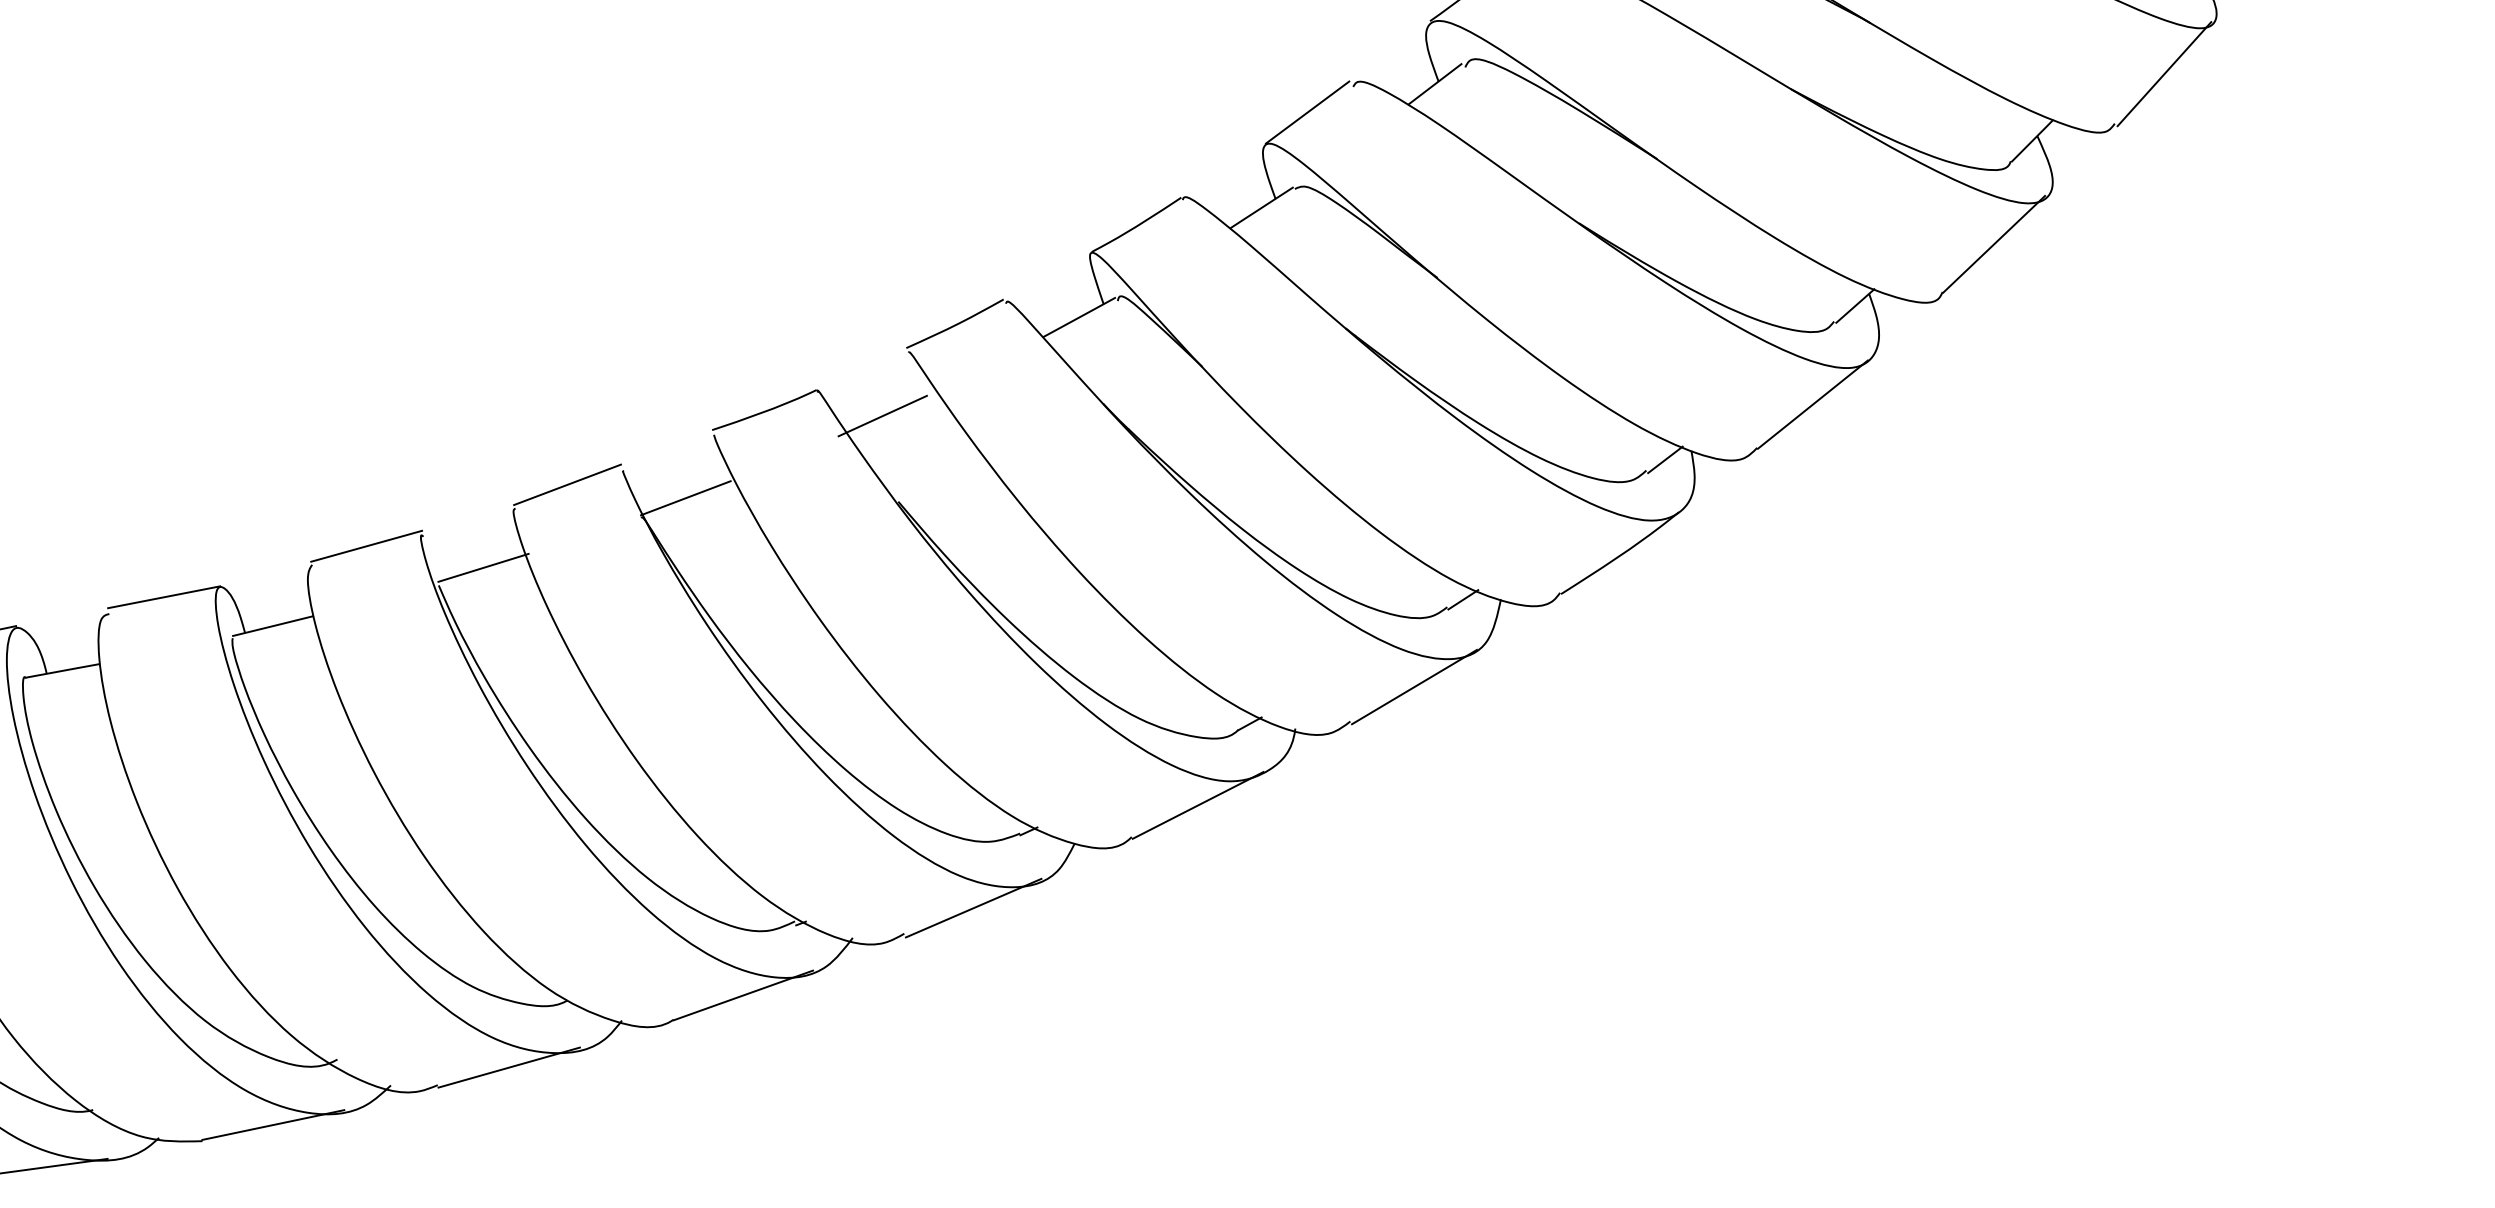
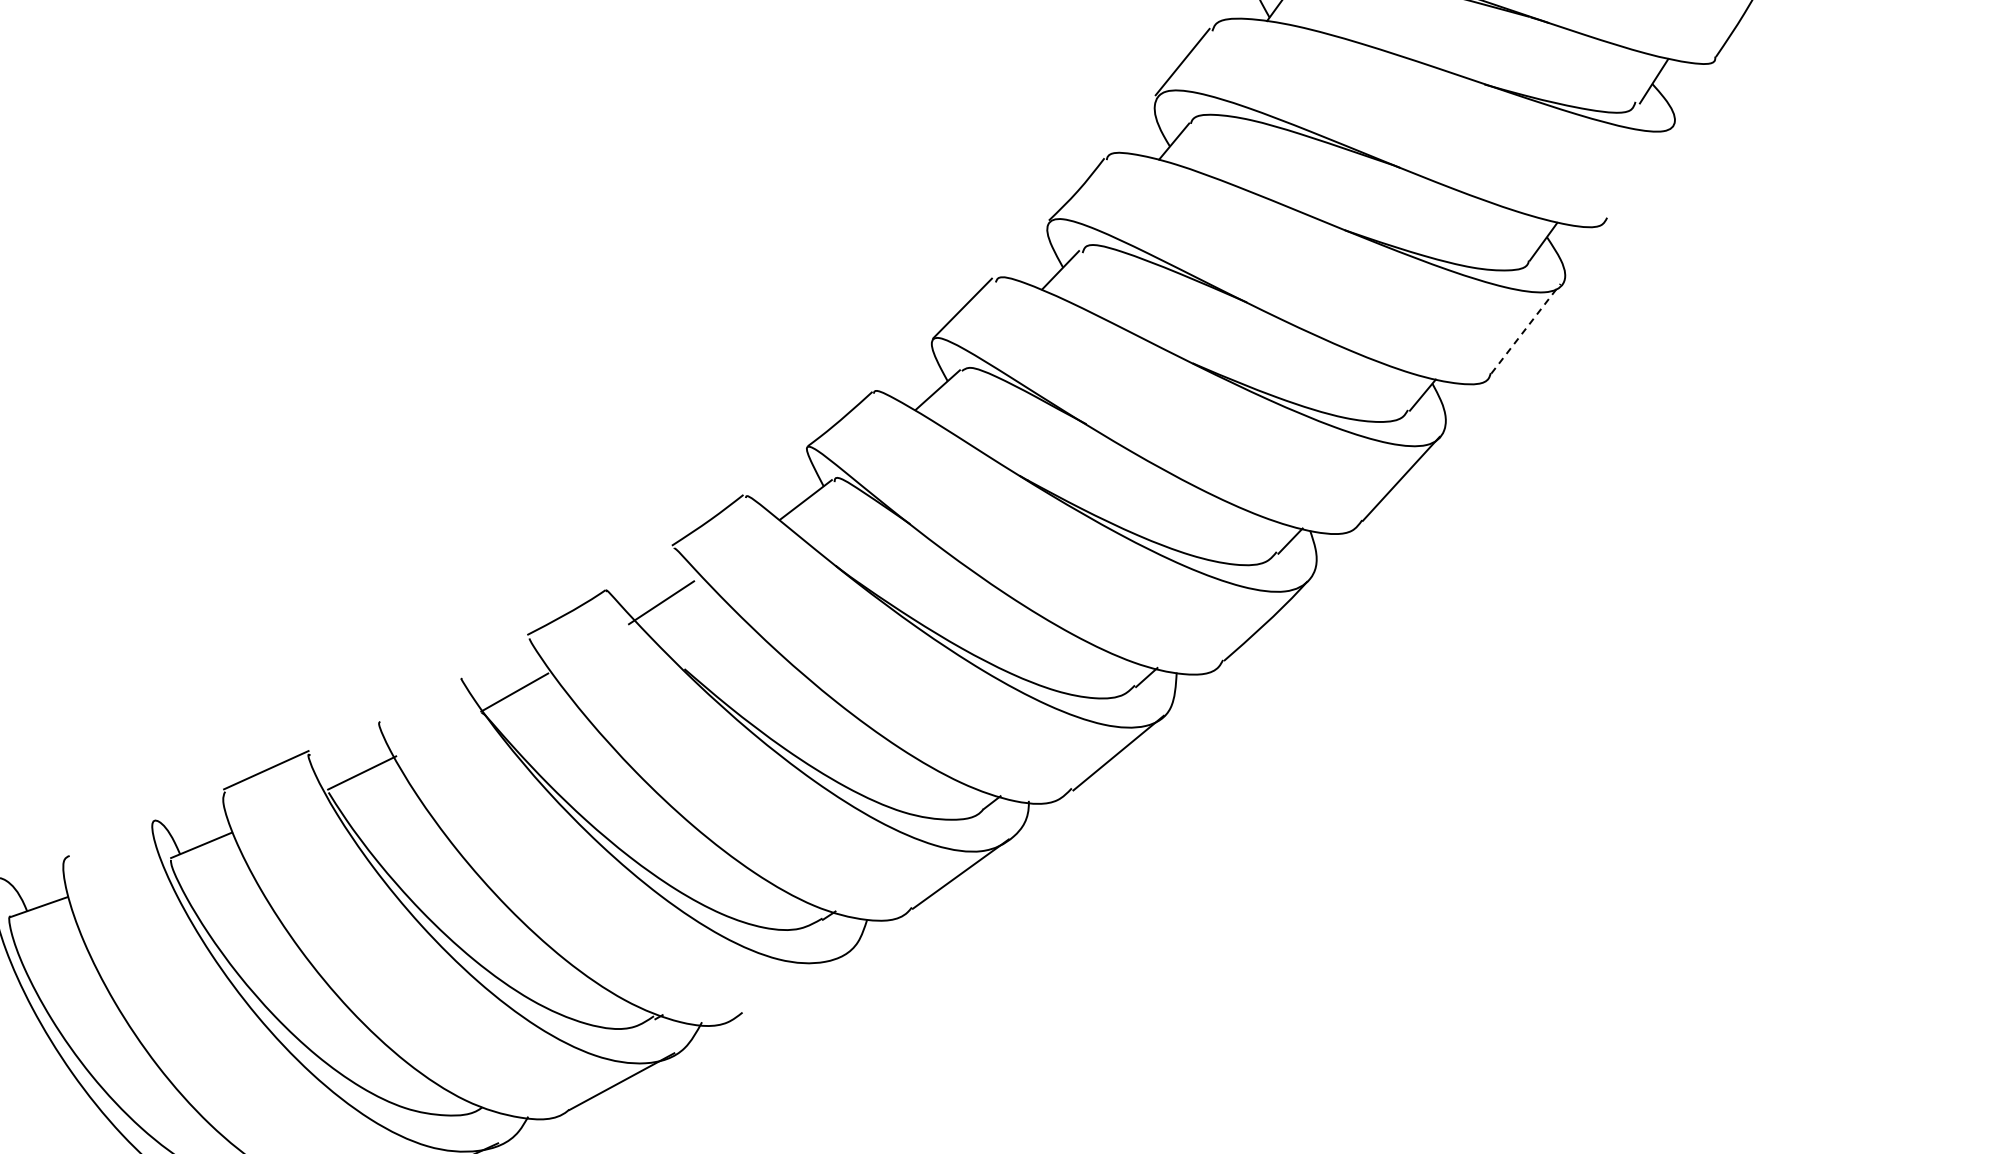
line: (2164, 73) -> (1640, 171), removed
line: (1993, 243) -> (1525, 328), solid -> dashed
line: (567, 484) -> (418, 696), removed
line: (163, 596) -> (110, 835), removed
line: (973, 907) -> (794, 983), removed

